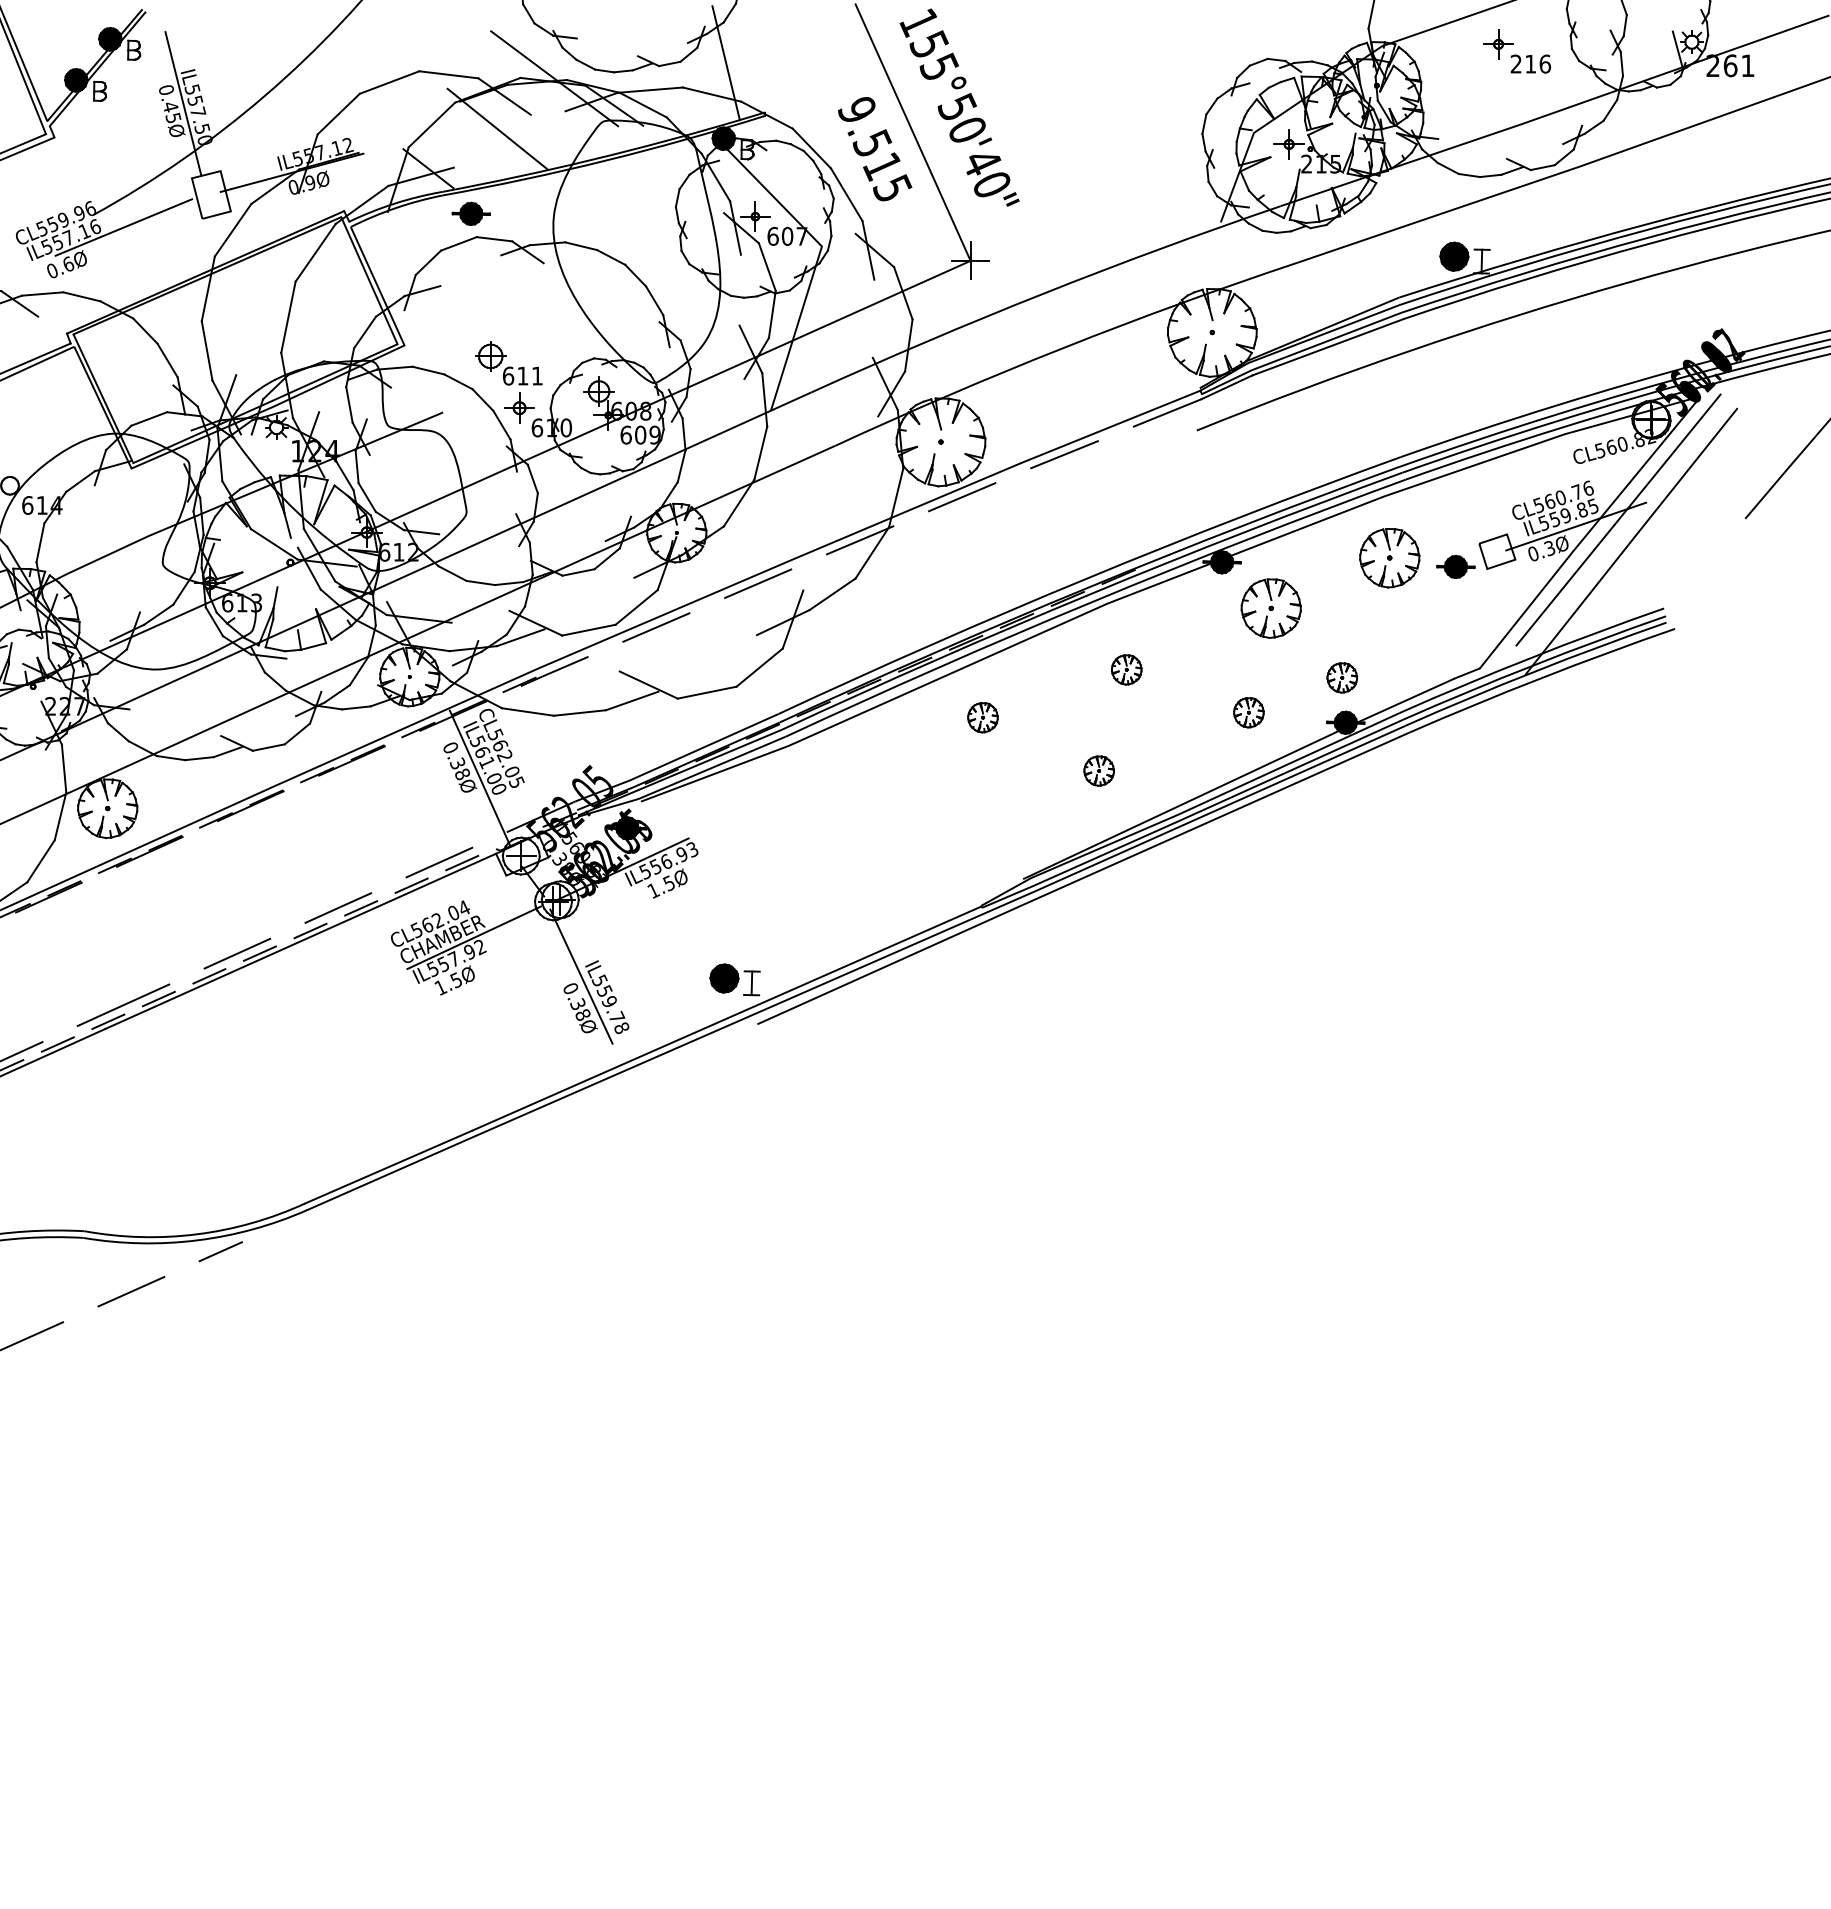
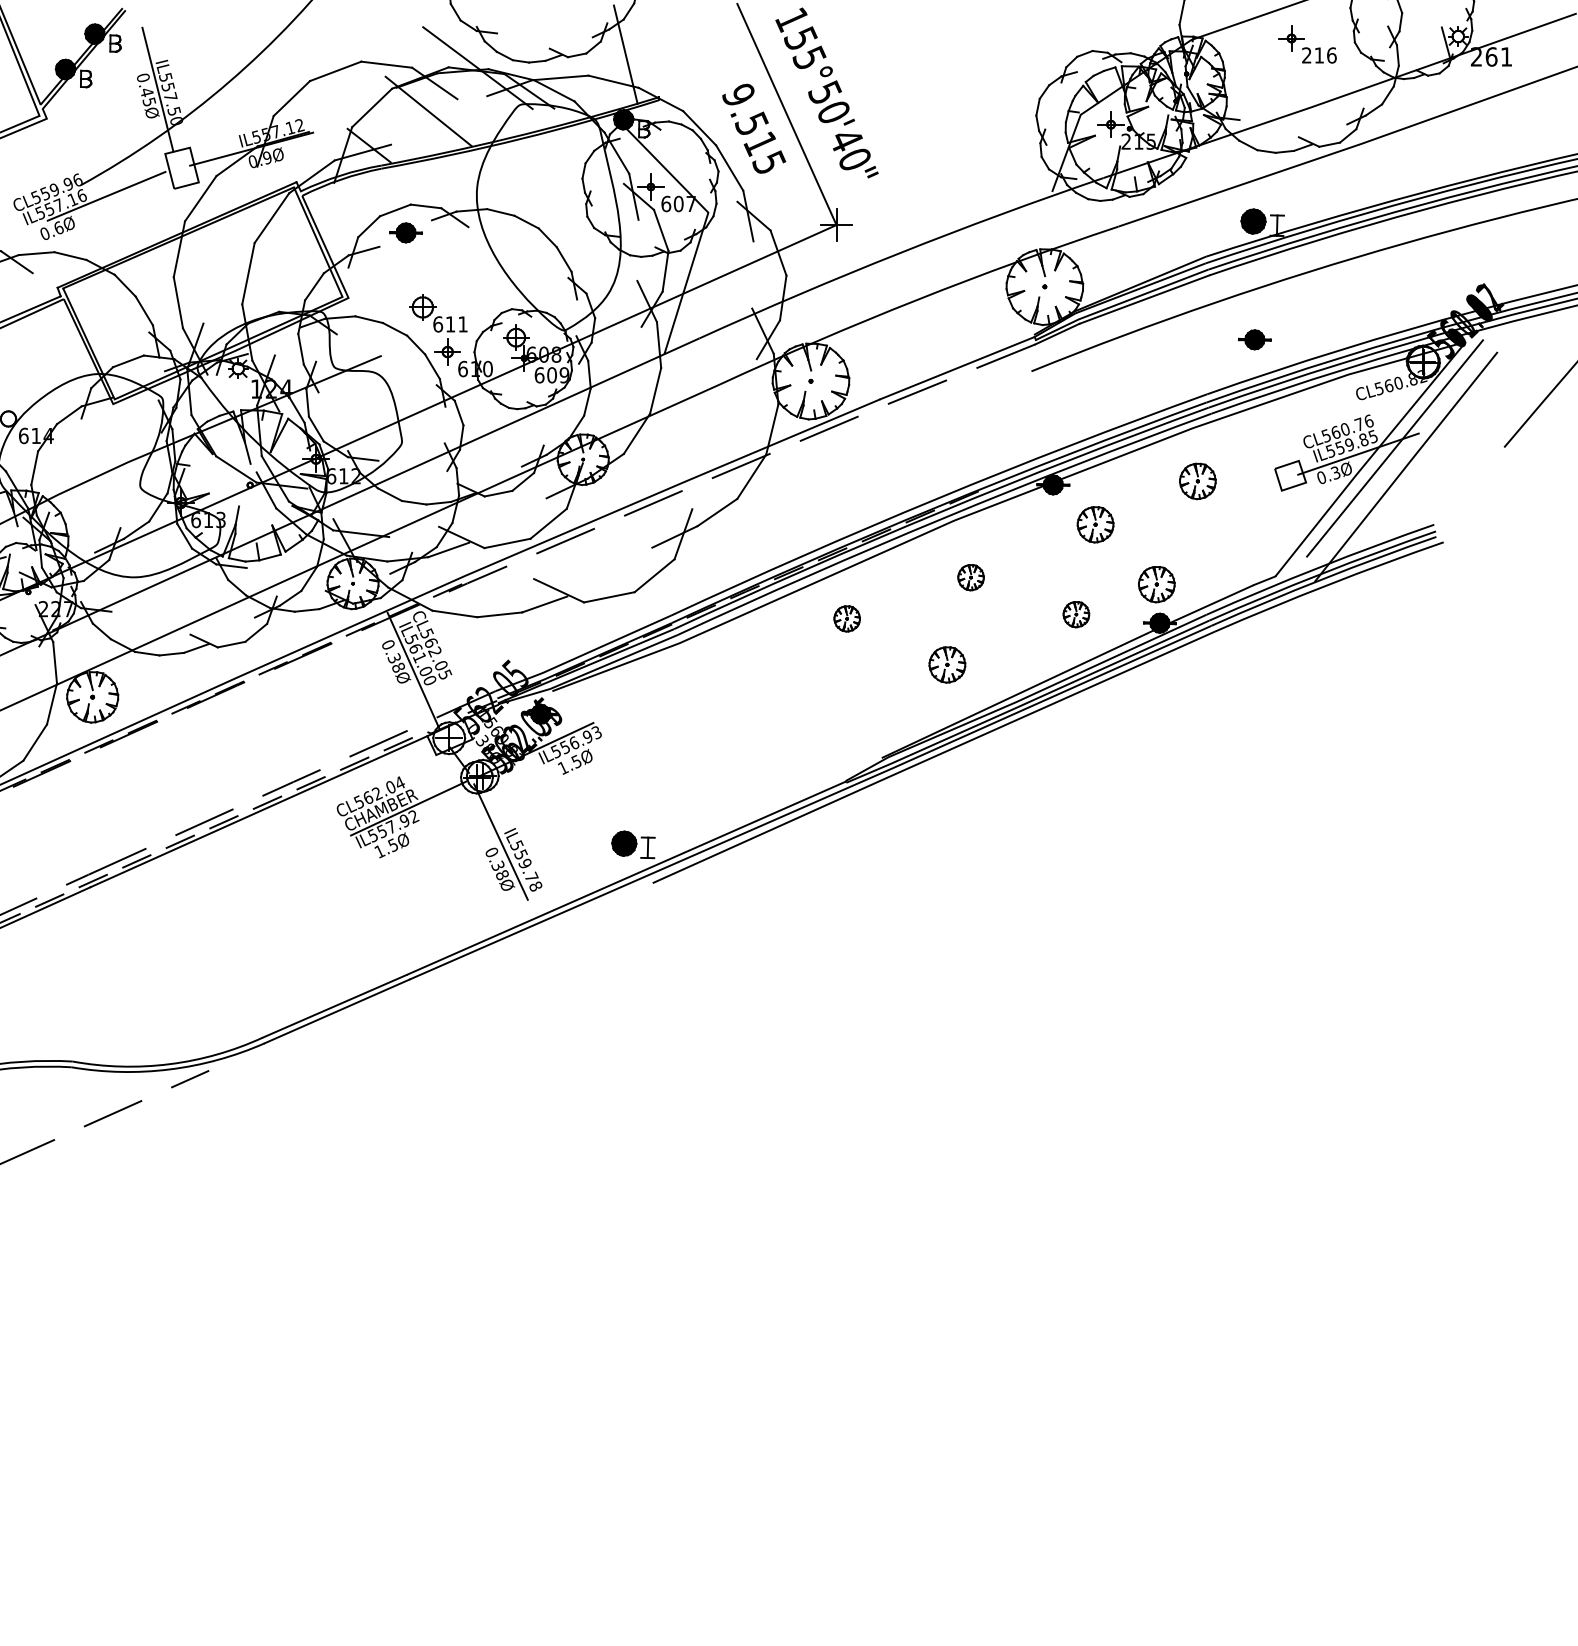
part: (470, 213) -> (405, 232), moved
part: (1389, 558) -> (1197, 481), size x0.7
part: (1455, 566) -> (1254, 339), moved
part: (1270, 608) -> (1095, 524), size x0.7
part: (1342, 677) -> (1157, 584), size x1.4
part: (1098, 770) -> (946, 664), size x1.4

